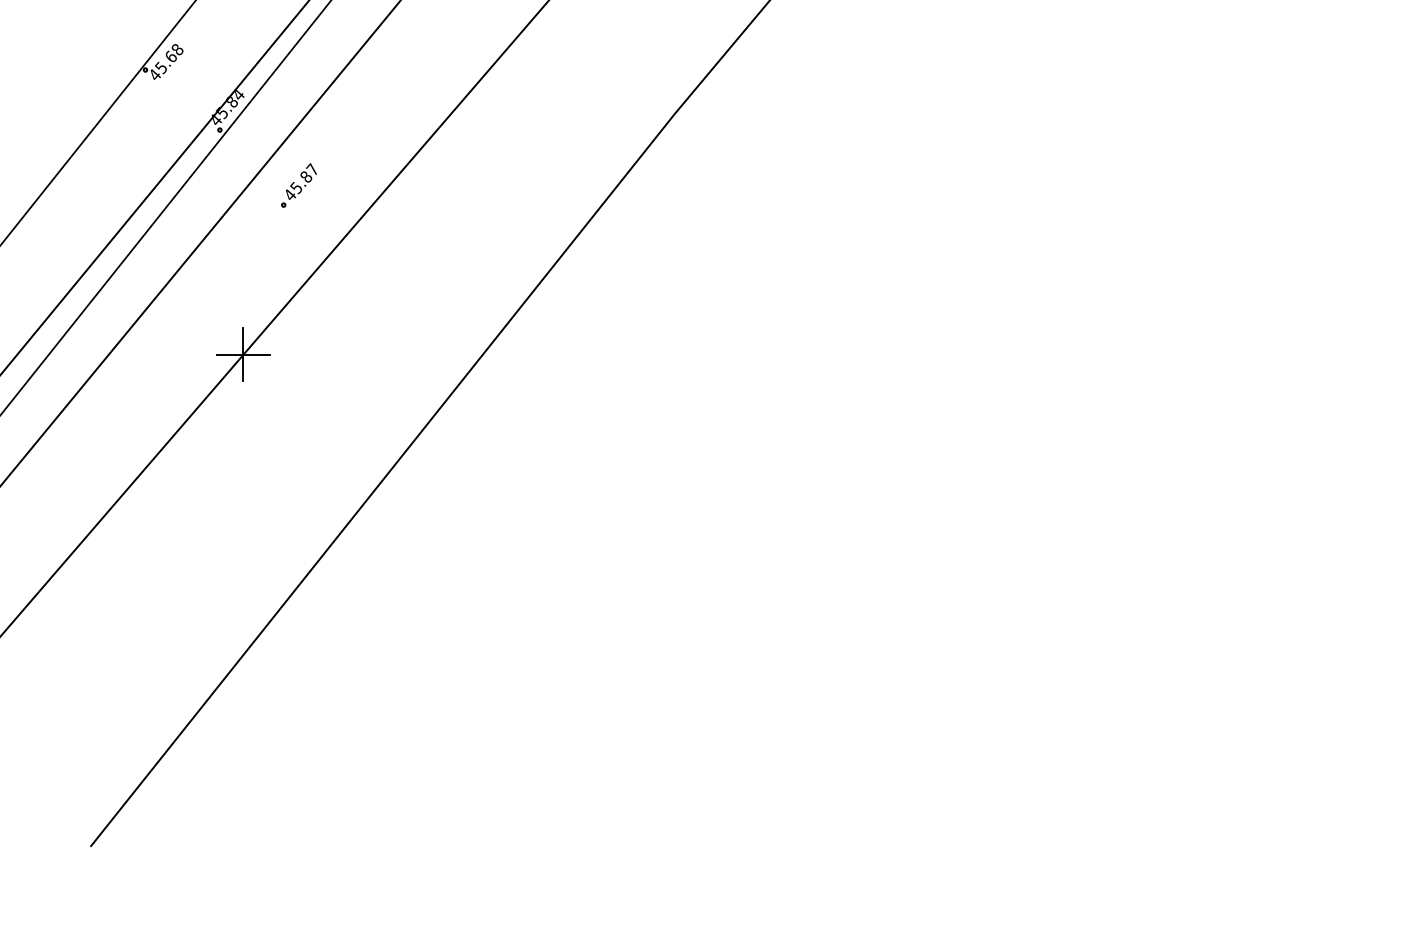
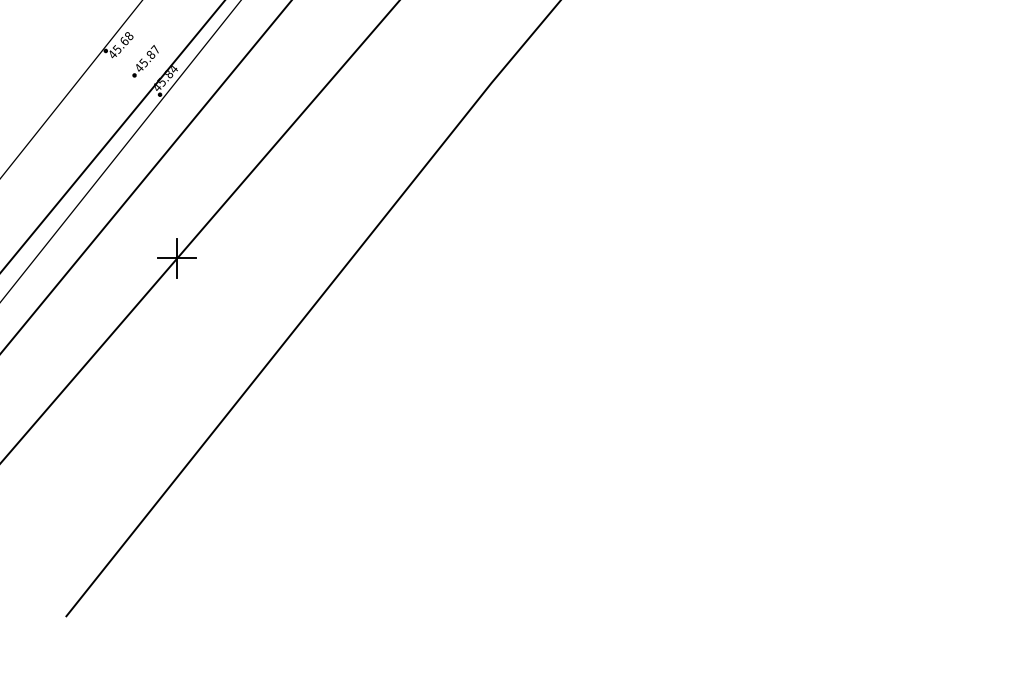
part: (298, 186) -> (145, 61), moved

